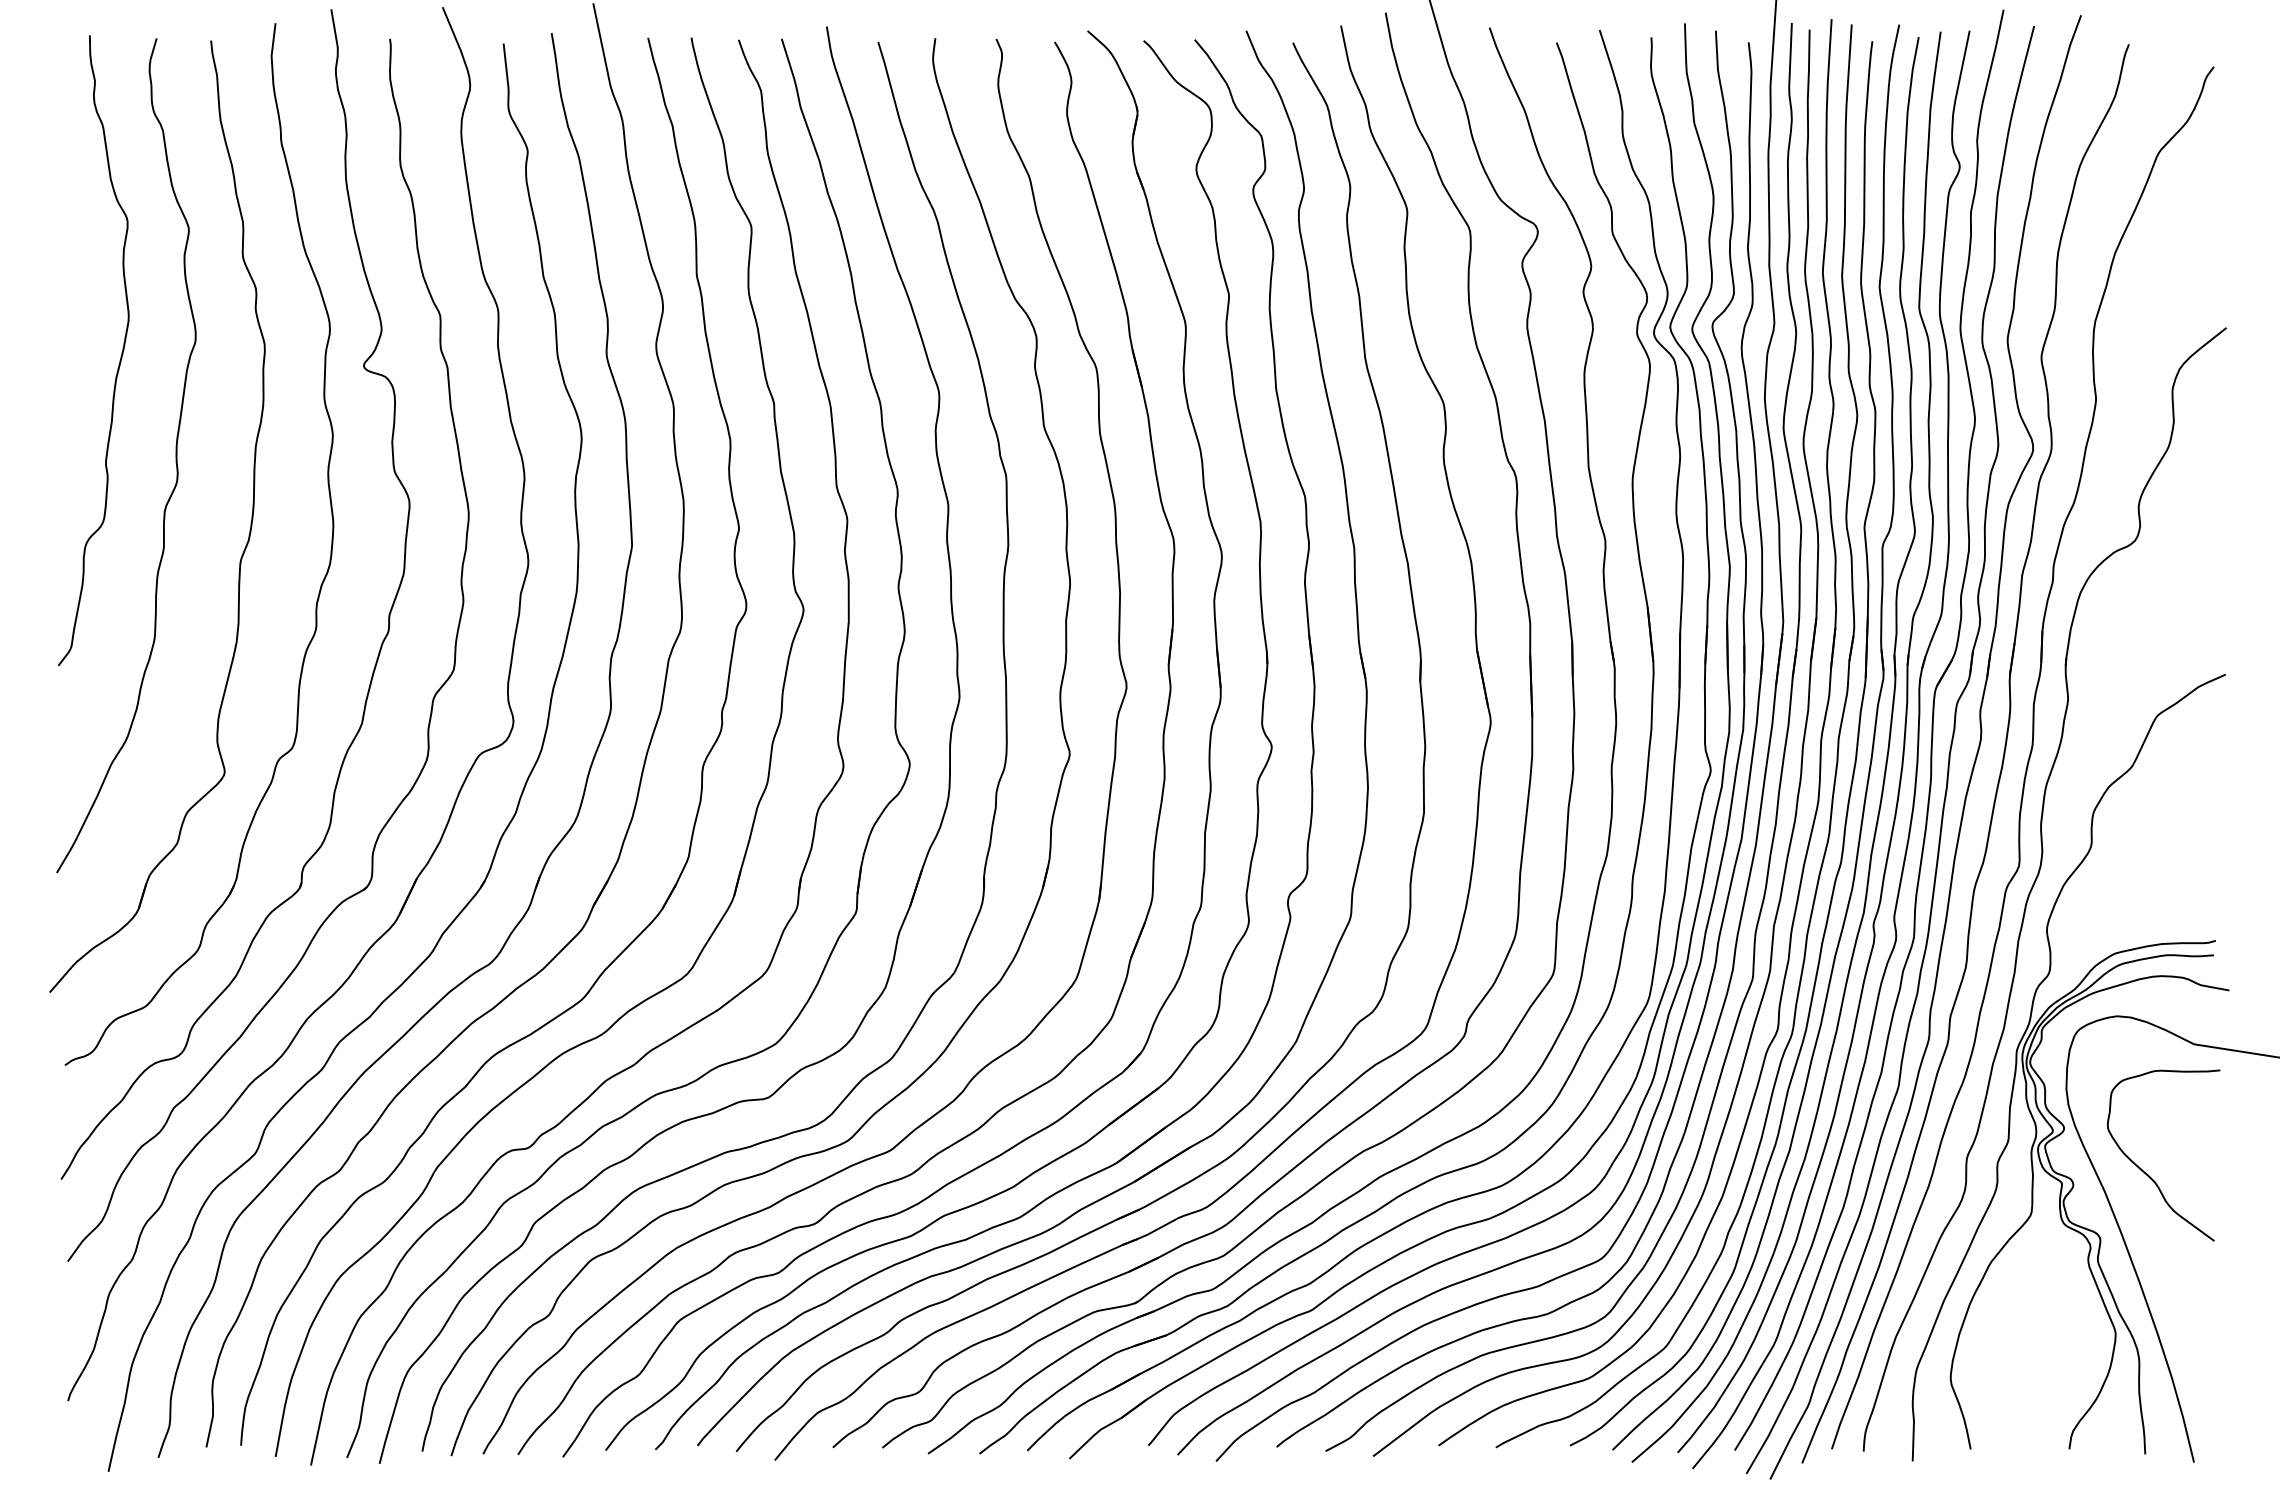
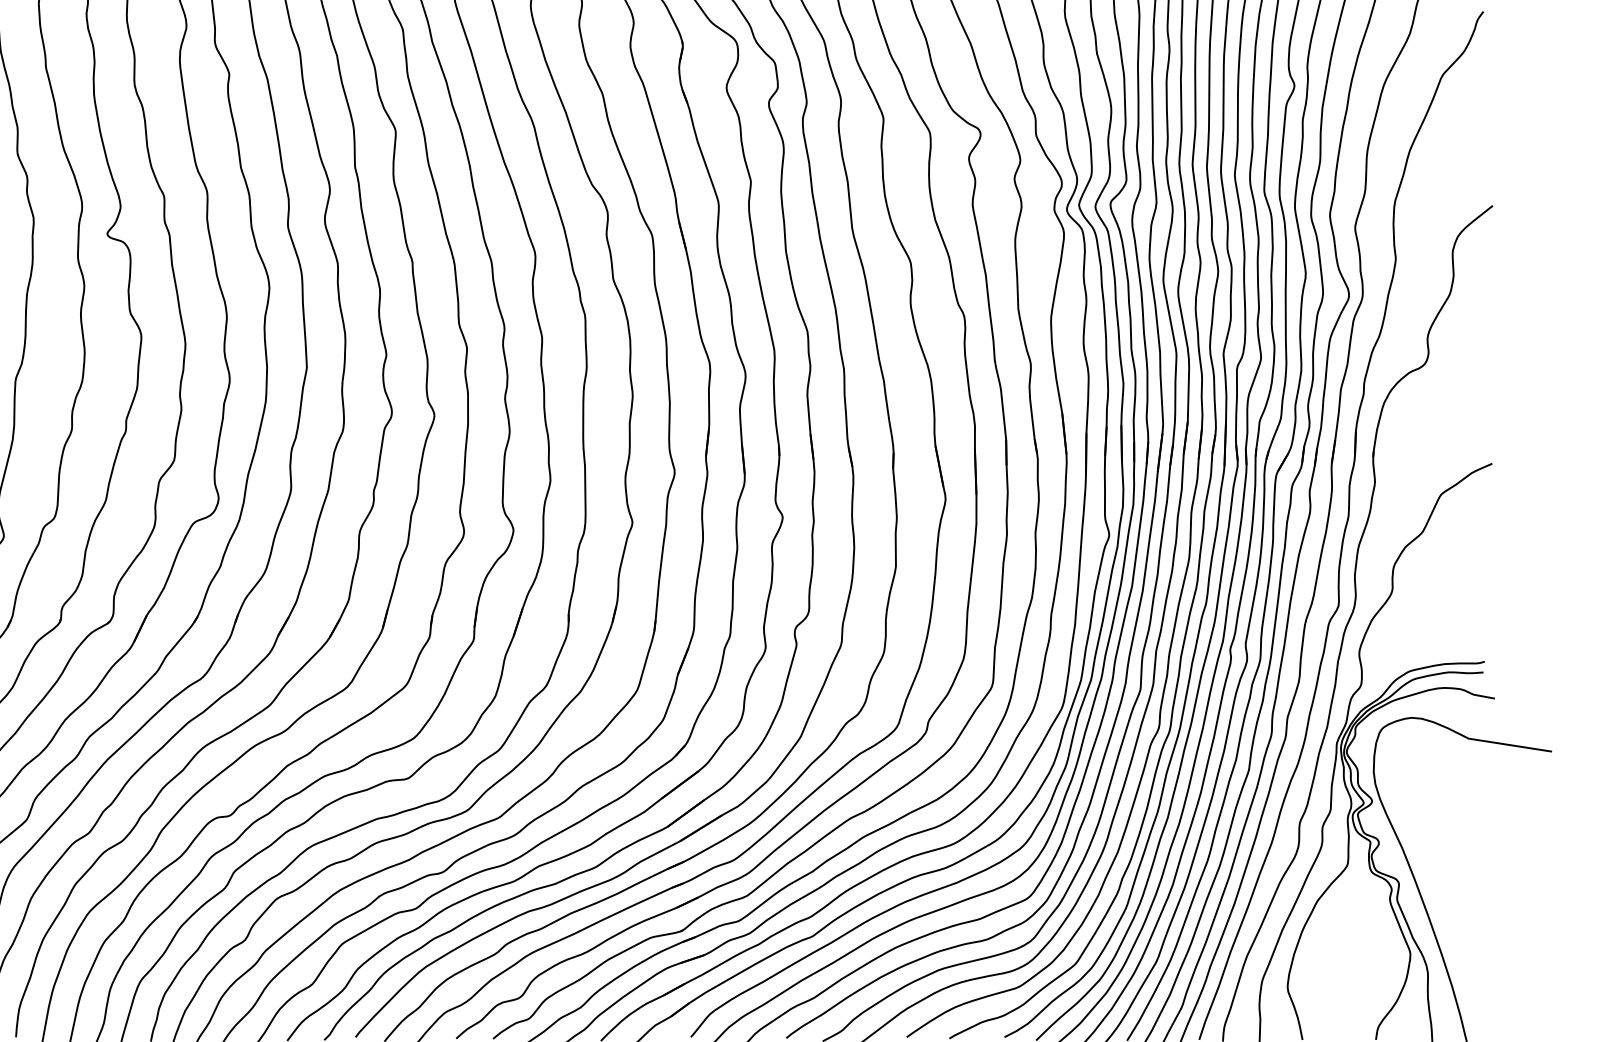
curve: (2147, 1173) -> (1434, 834), removed

